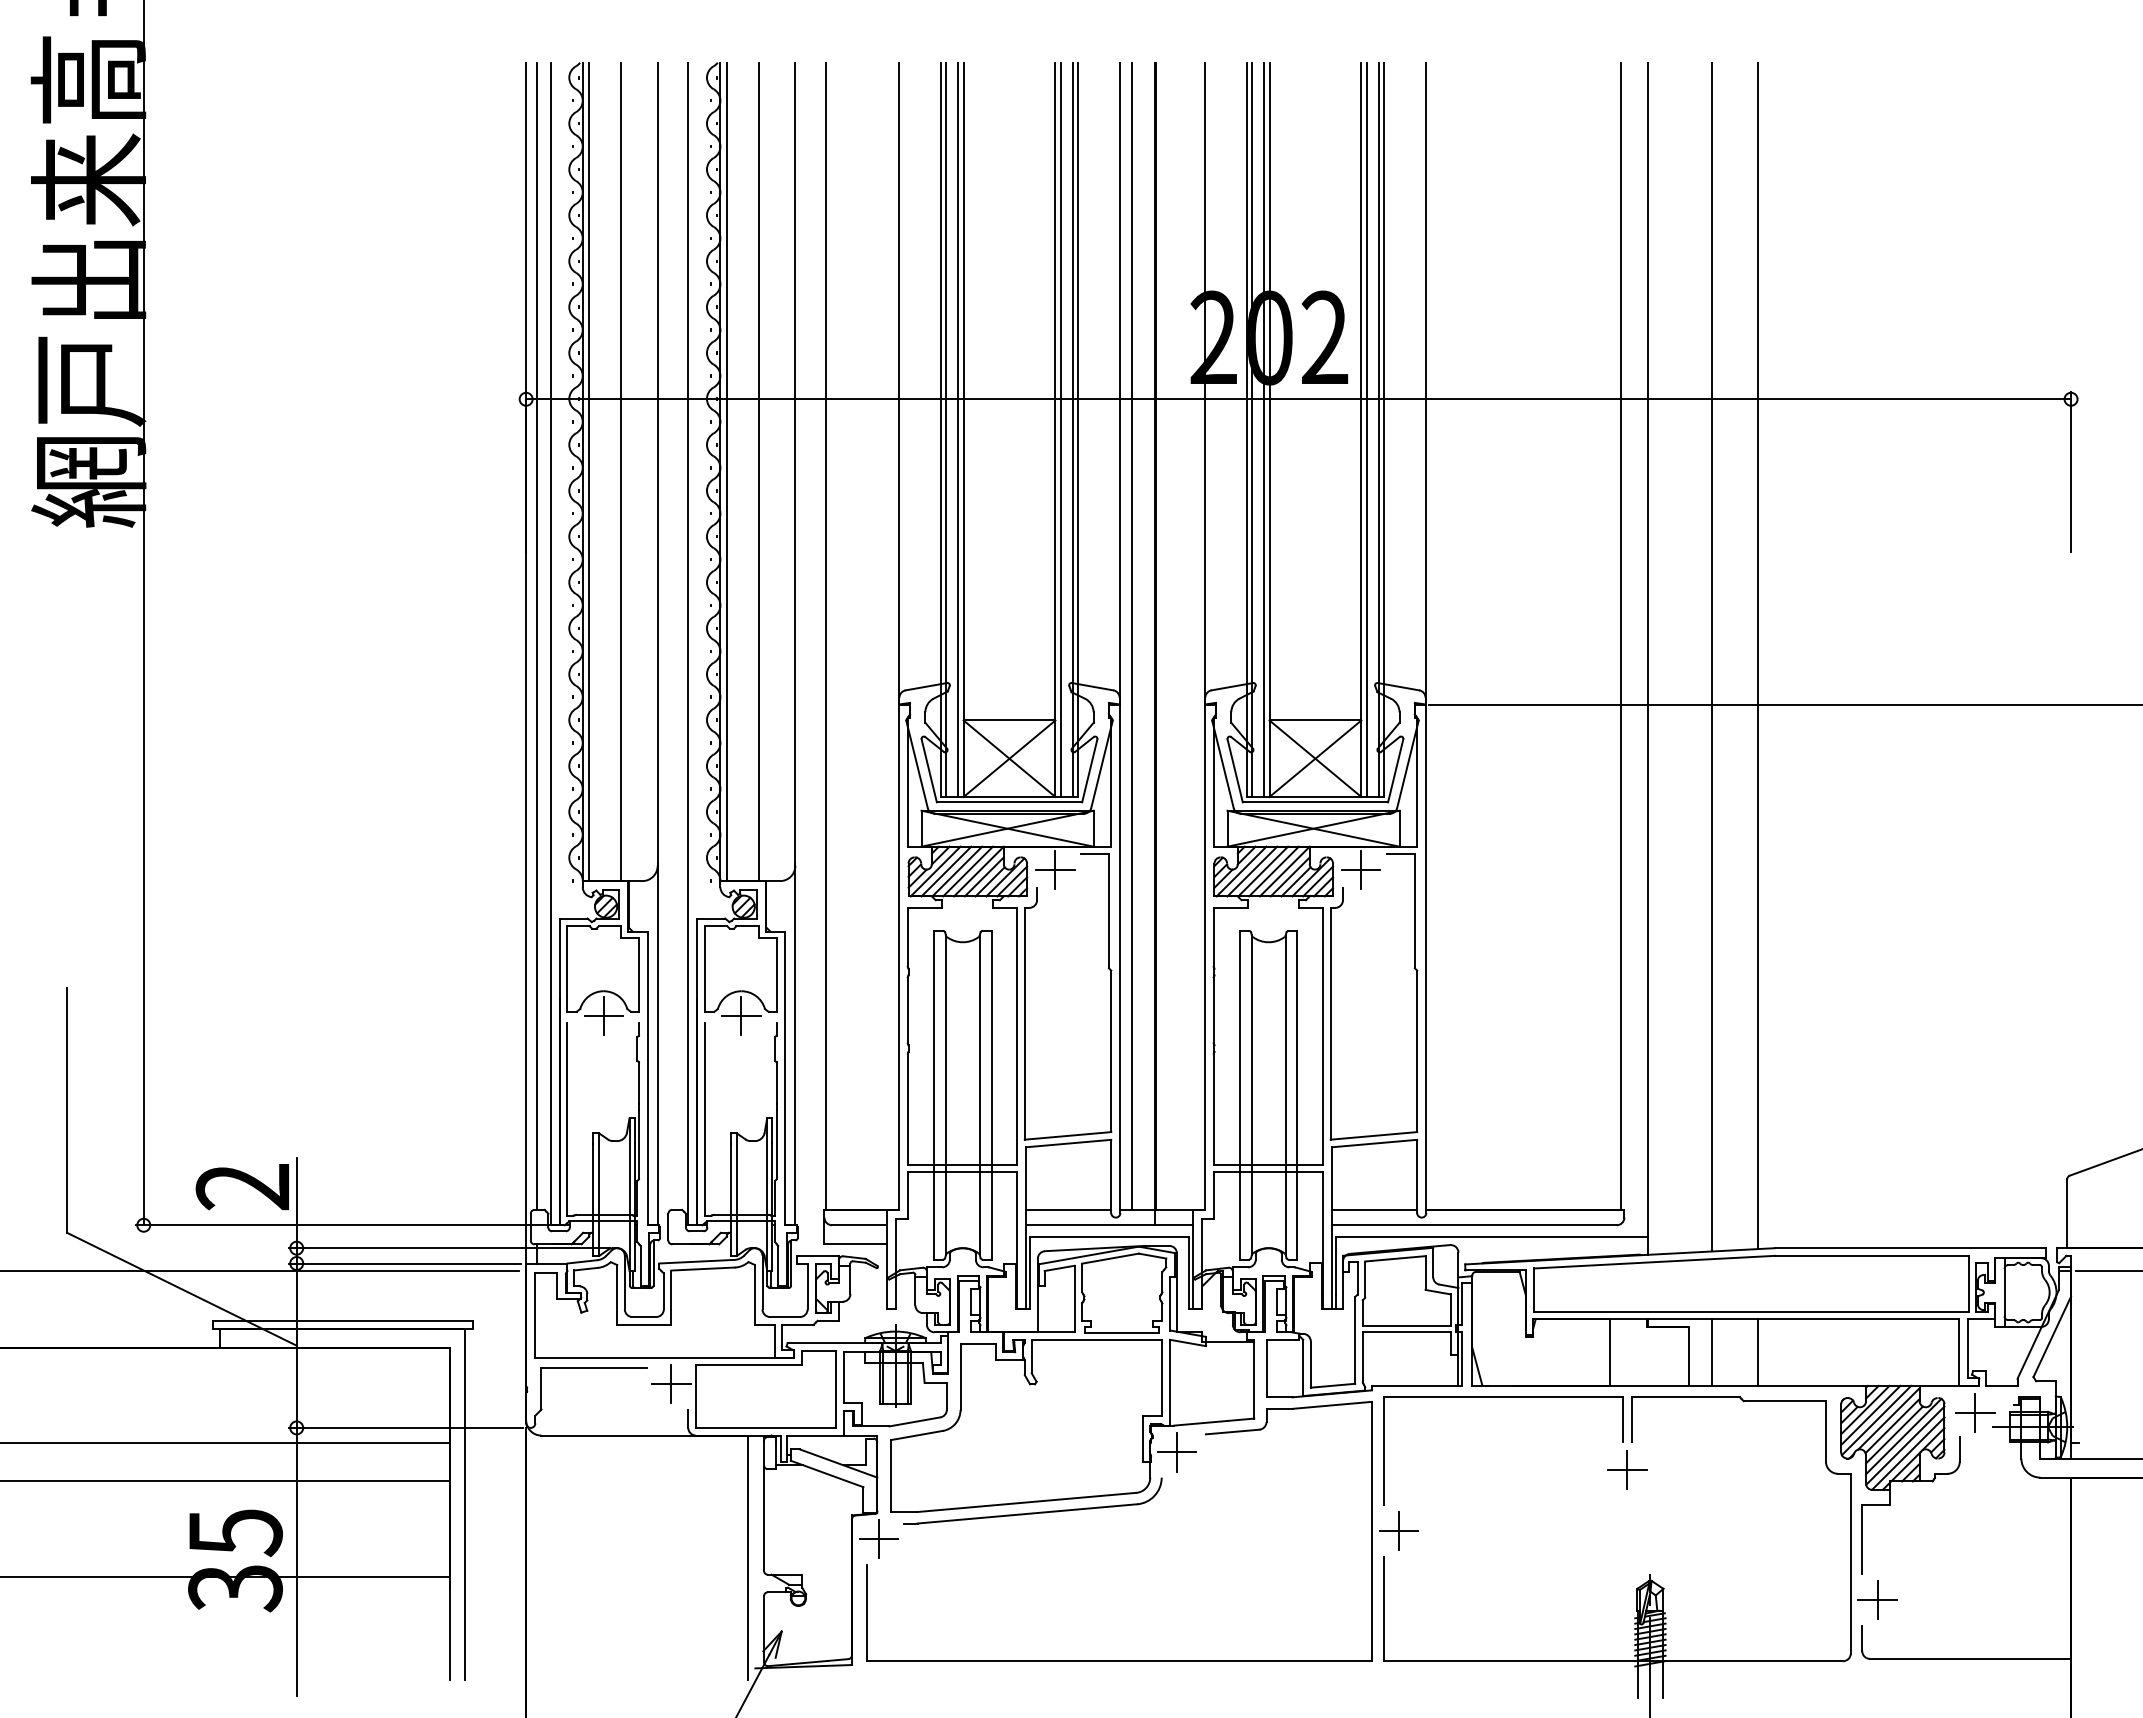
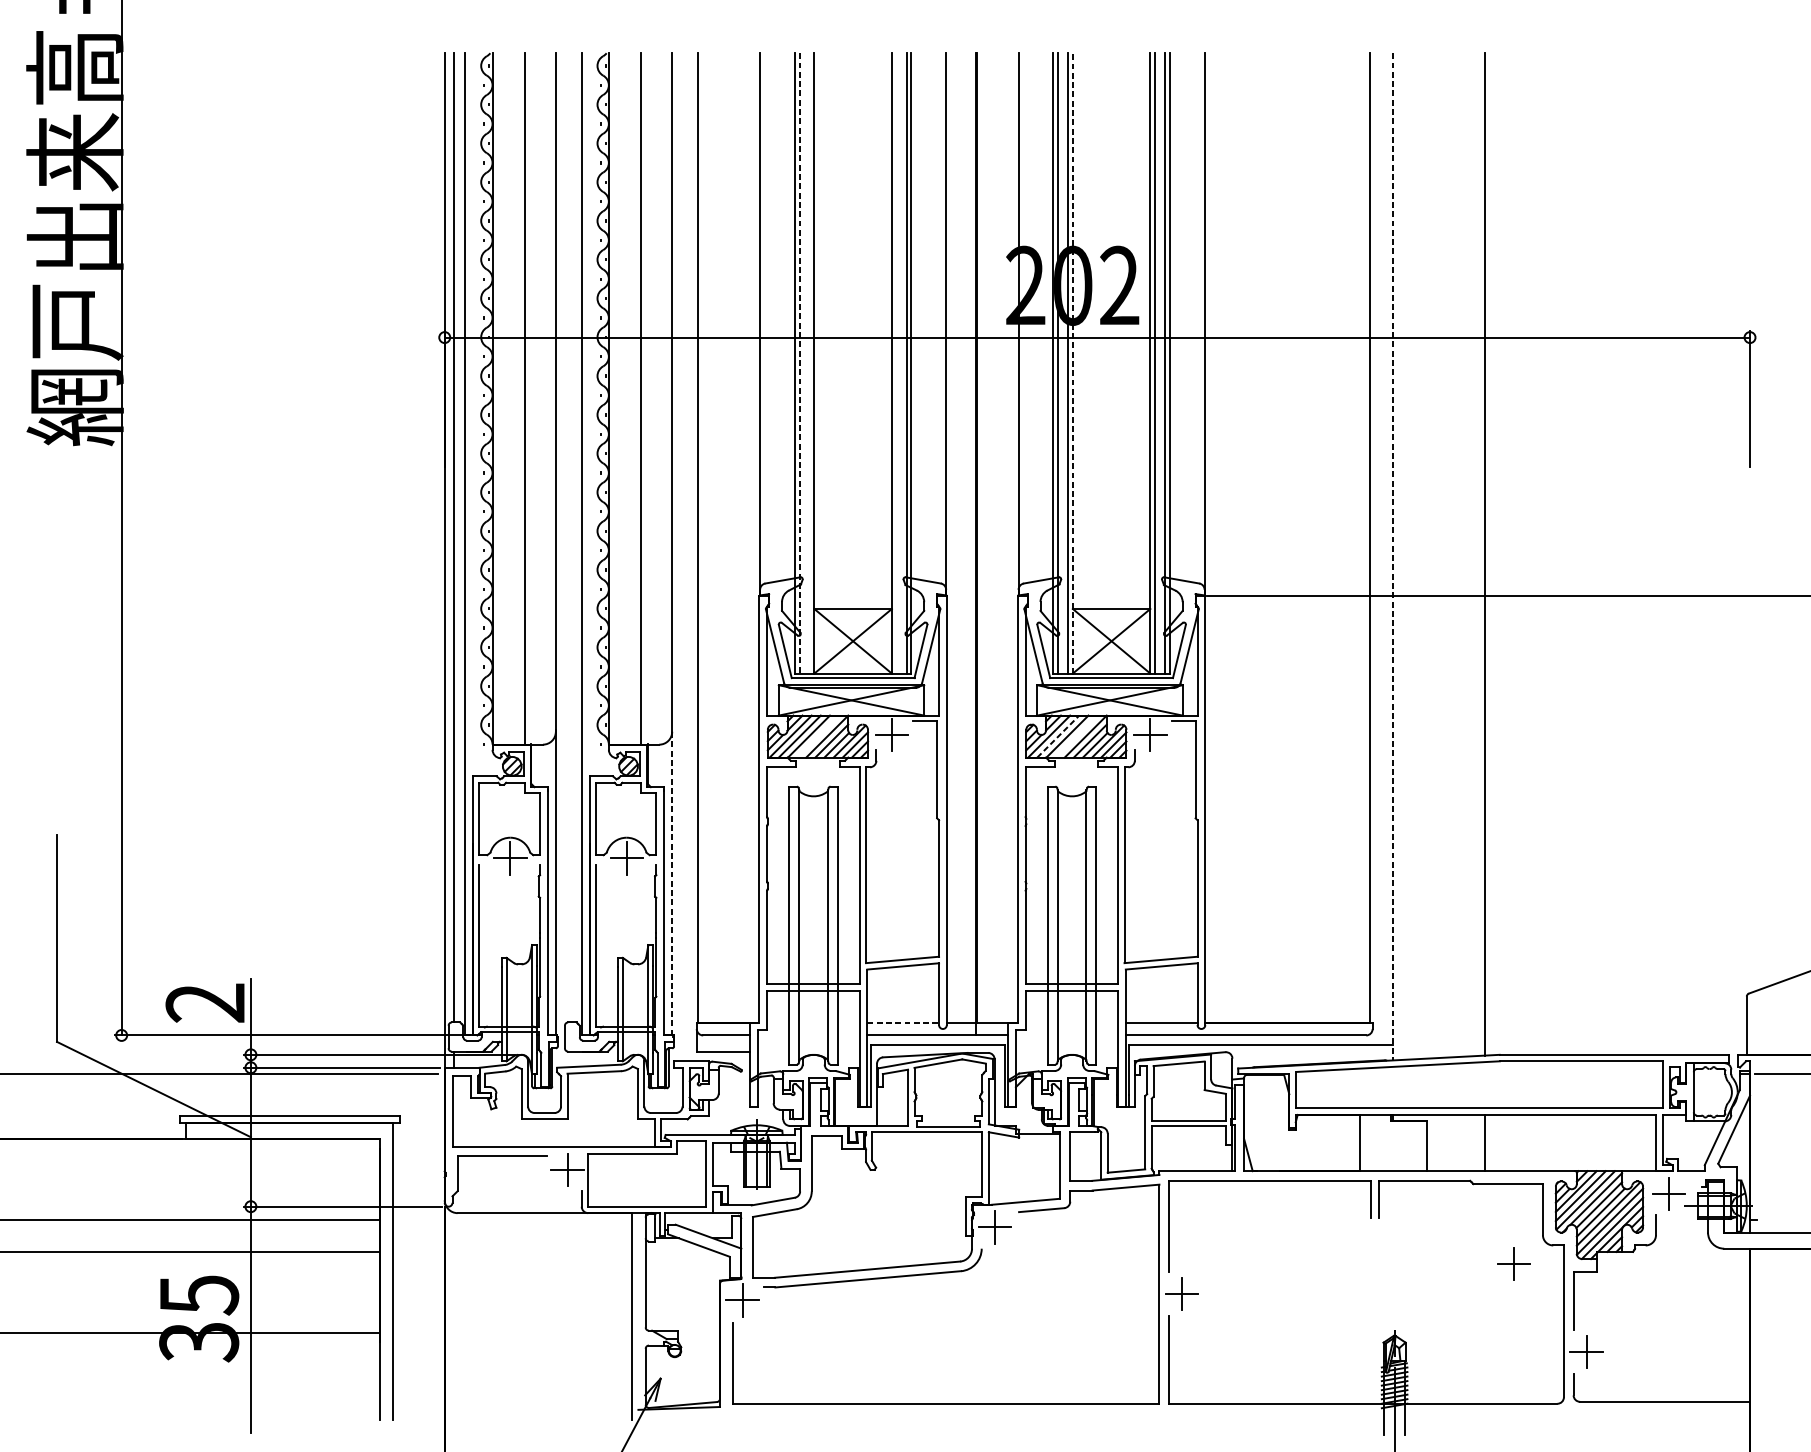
line: (958, 429) -> (810, 363), removed
line: (1060, 429) -> (896, 363), removed
line: (1269, 429) -> (1072, 363), solid -> dashed
line: (946, 430) -> (799, 363), solid -> dashed
line: (588, 471) -> (497, 398), removed
line: (726, 471) -> (614, 398), removed
line: (1131, 635) -> (956, 537), removed
line: (1711, 656) -> (1446, 554), removed
line: (1648, 659) -> (1393, 557), solid -> dashed
line: (967, 871) -> (817, 736), removed
line: (1252, 871) -> (1058, 736), solid -> dashed
line: (1273, 871) -> (1076, 736), removed
line: (795, 1044) -> (672, 882), solid -> dashed
line: (1069, 1209) -> (903, 1022), solid -> dashed
line: (1711, 1352) -> (1446, 1142), removed
part: (1627, 1469) -> (1513, 1263), moved

